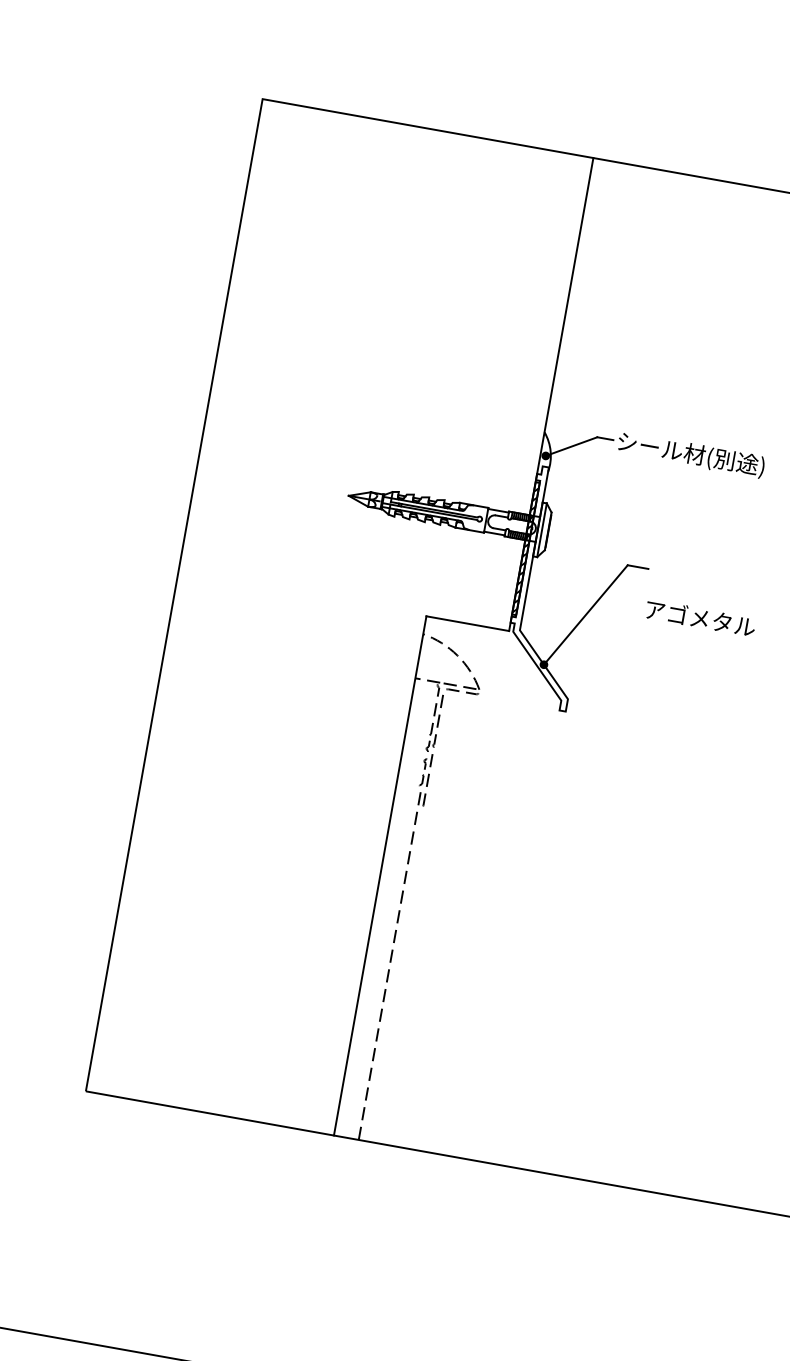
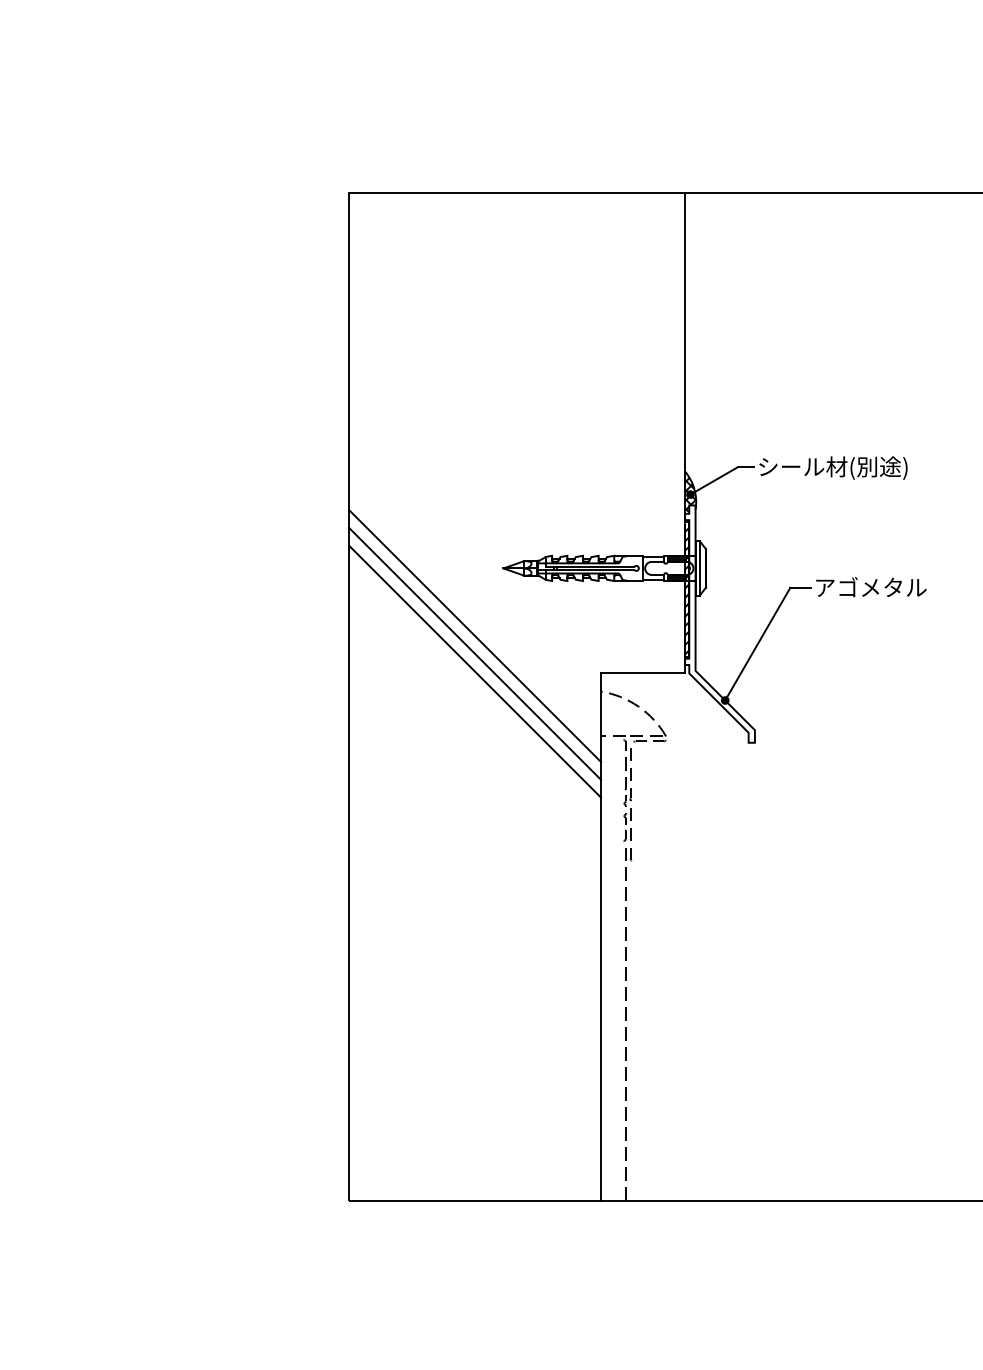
hatch: (546, 453) -> (690, 492), added
line: (309, 557) -> (475, 636), added
line: (306, 574) -> (475, 653), added
line: (303, 592) -> (475, 671), added
text: (700, 618) -> (871, 587), moved

